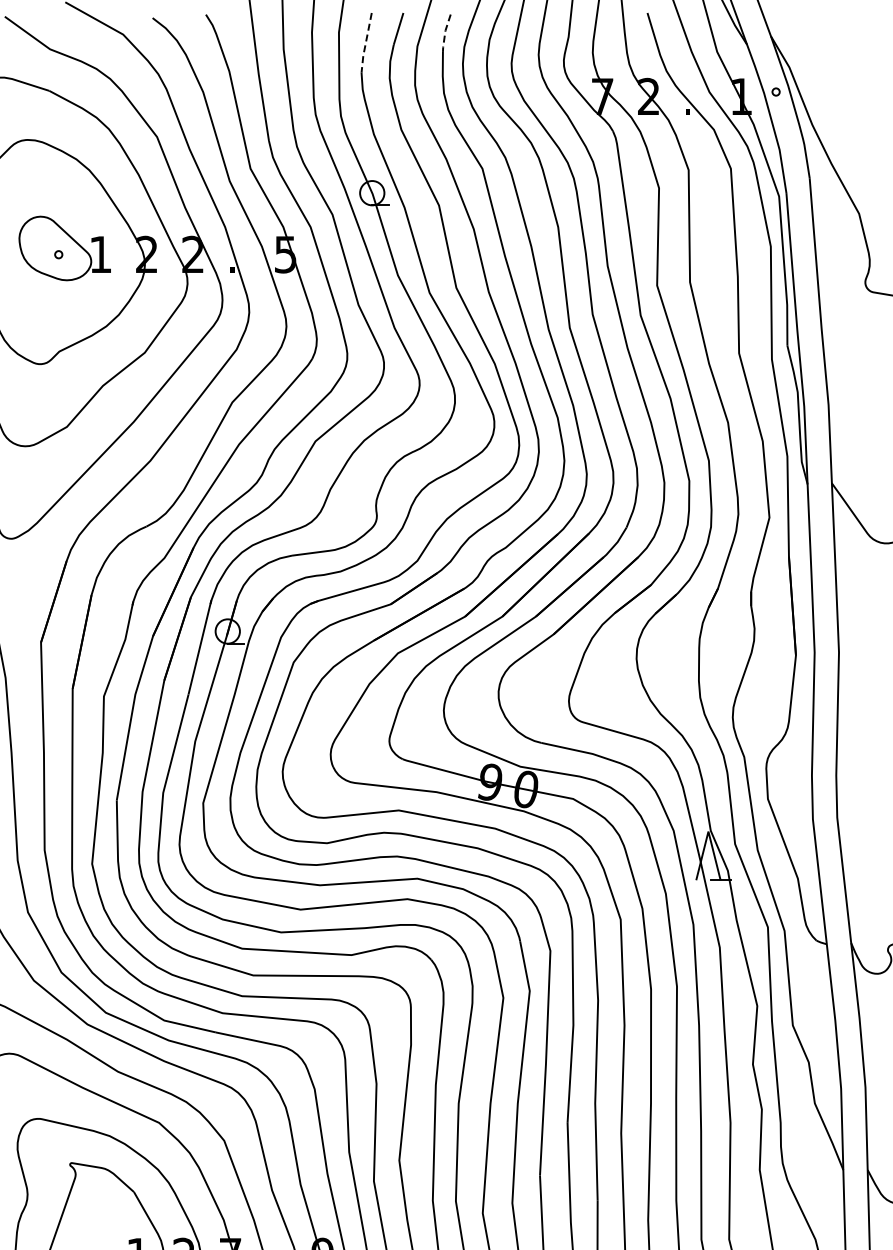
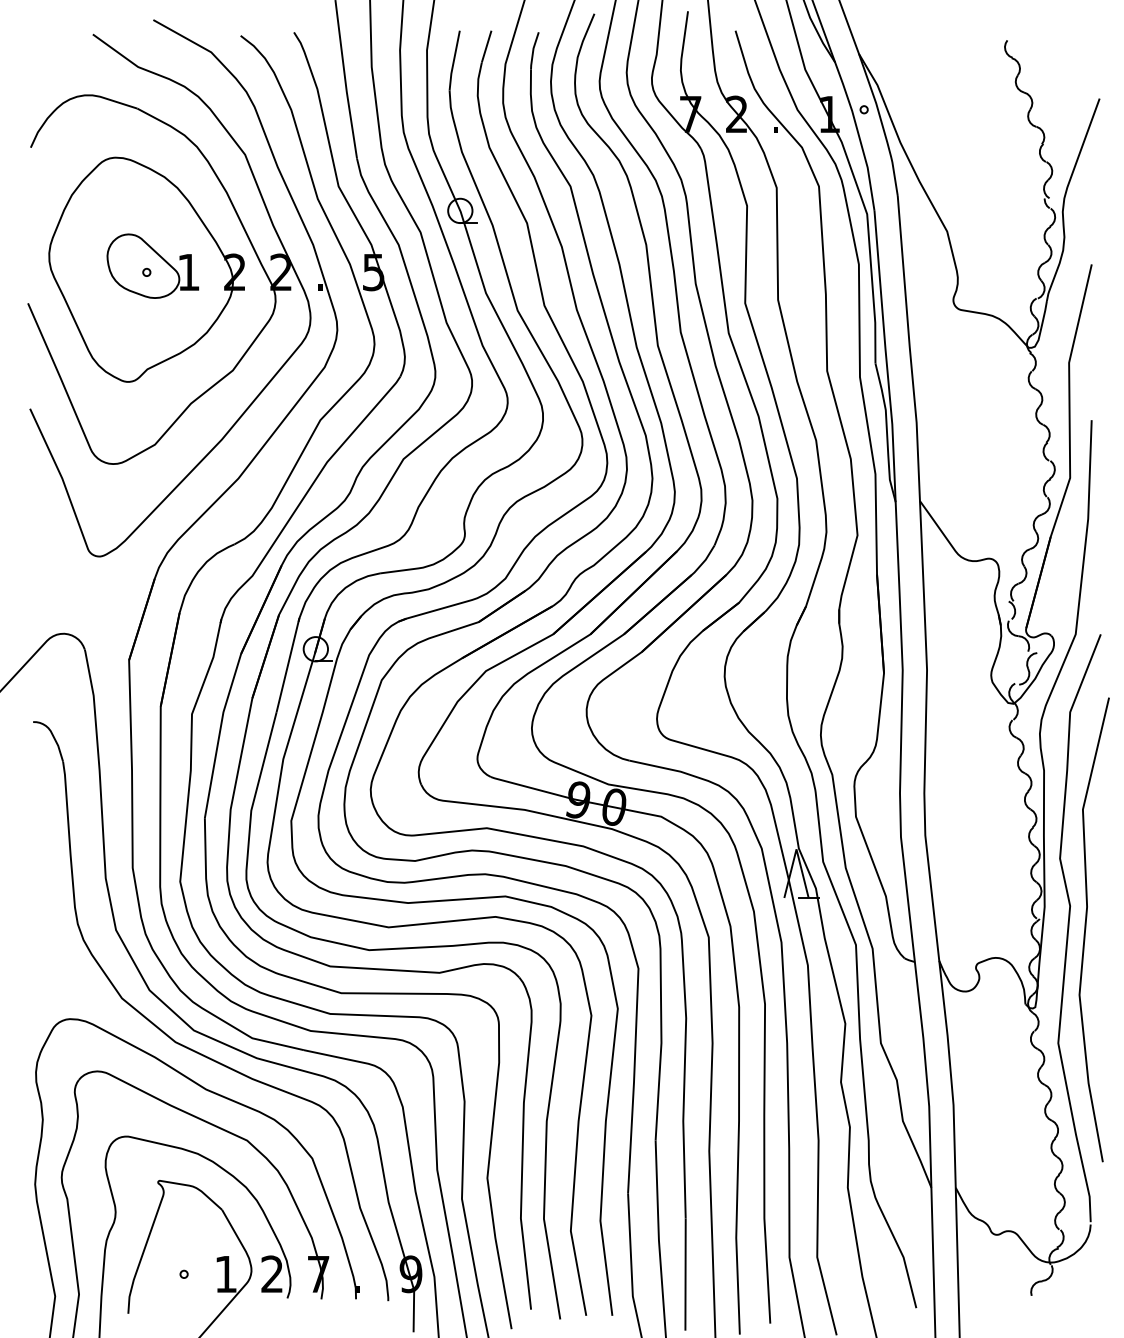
line: (445, 33) -> (533, 51), dashed -> solid
line: (365, 42) -> (453, 60), dashed -> solid

